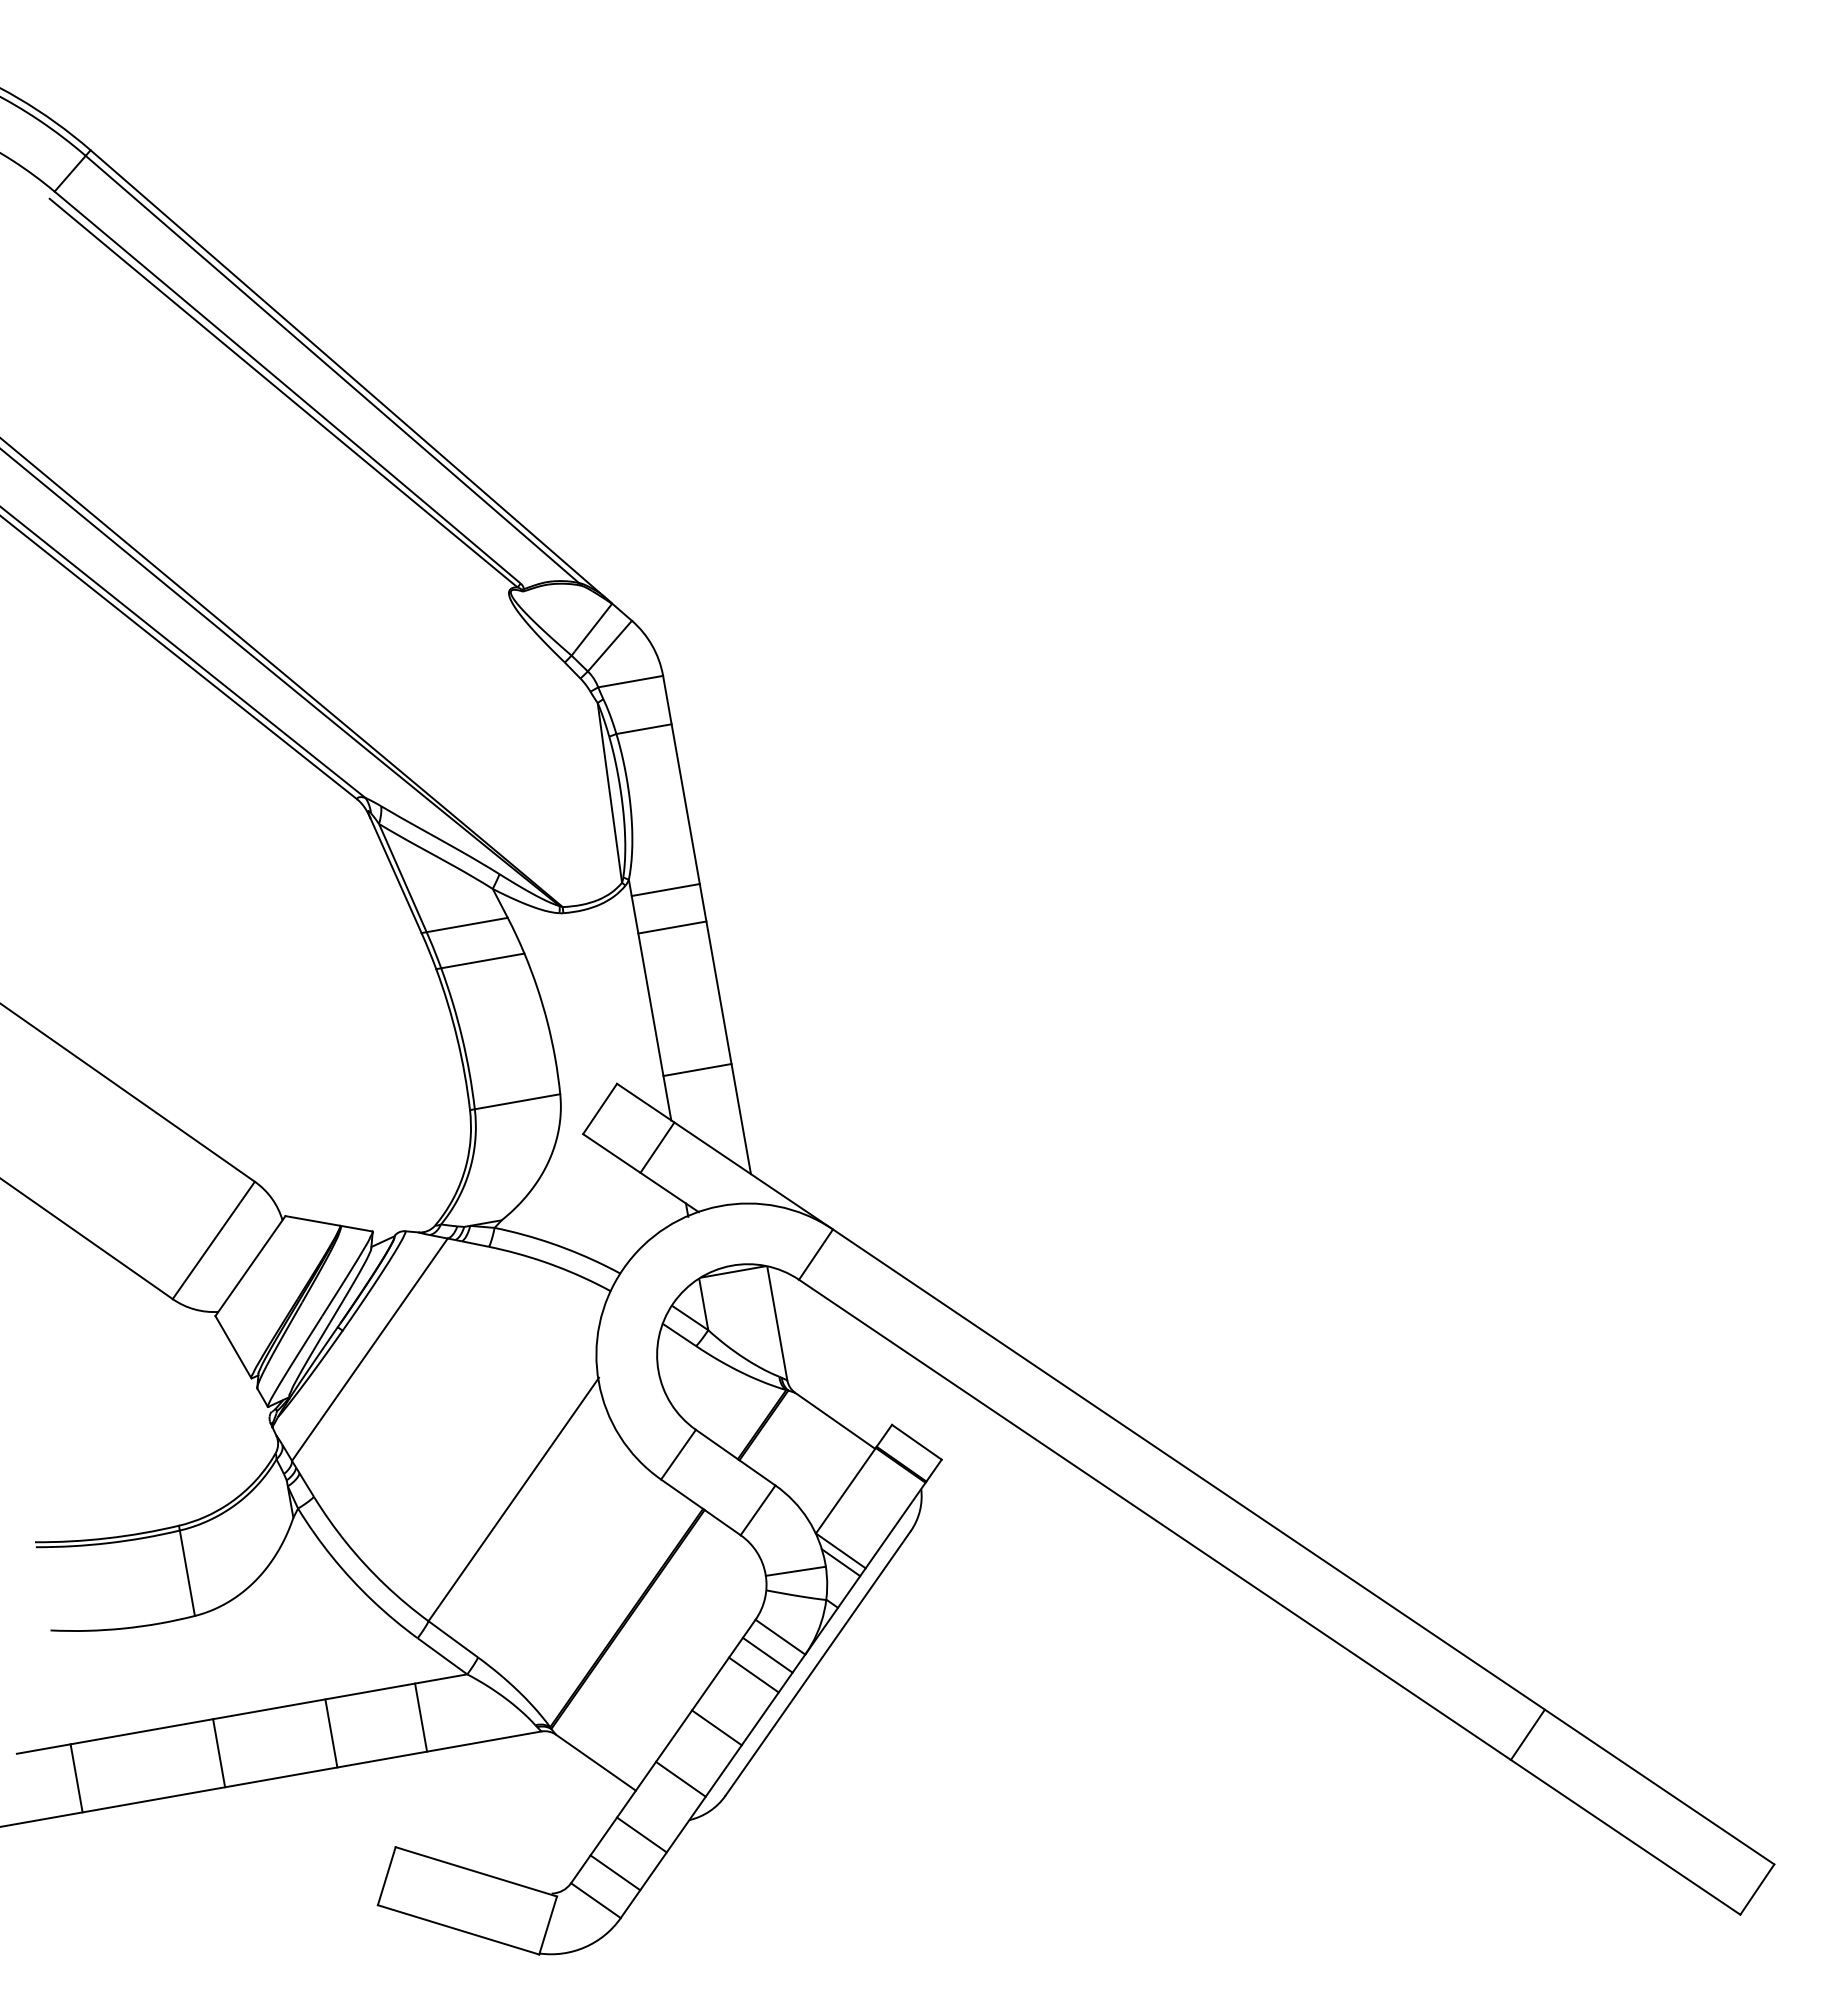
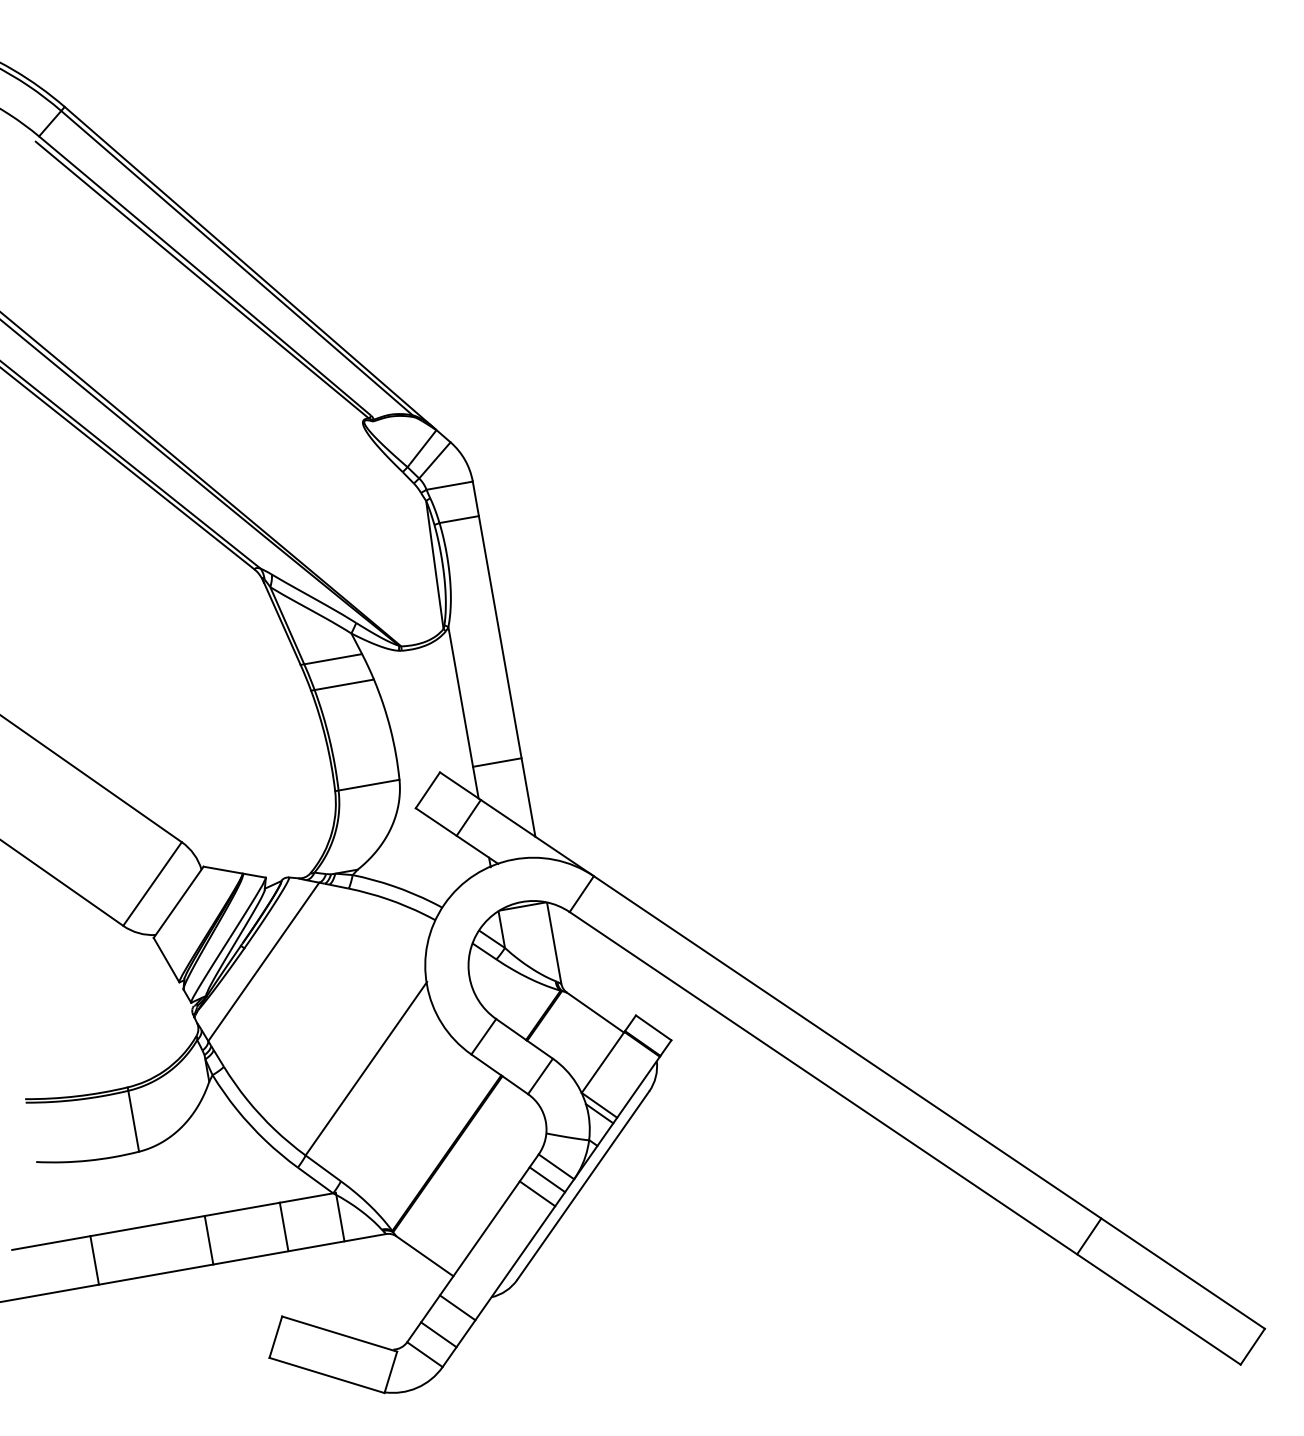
line: (665, 890) -> (474, 634), removed
line: (672, 927) -> (479, 660), removed
line: (795, 1570) -> (567, 1119), removed
line: (421, 1717) -> (340, 1216), moved
line: (716, 1727) -> (510, 1231), removed
line: (331, 1733) -> (284, 1226), moved
line: (219, 1753) -> (209, 1240), moved
line: (76, 1778) -> (94, 1260), moved
line: (680, 1778) -> (485, 1267), removed

